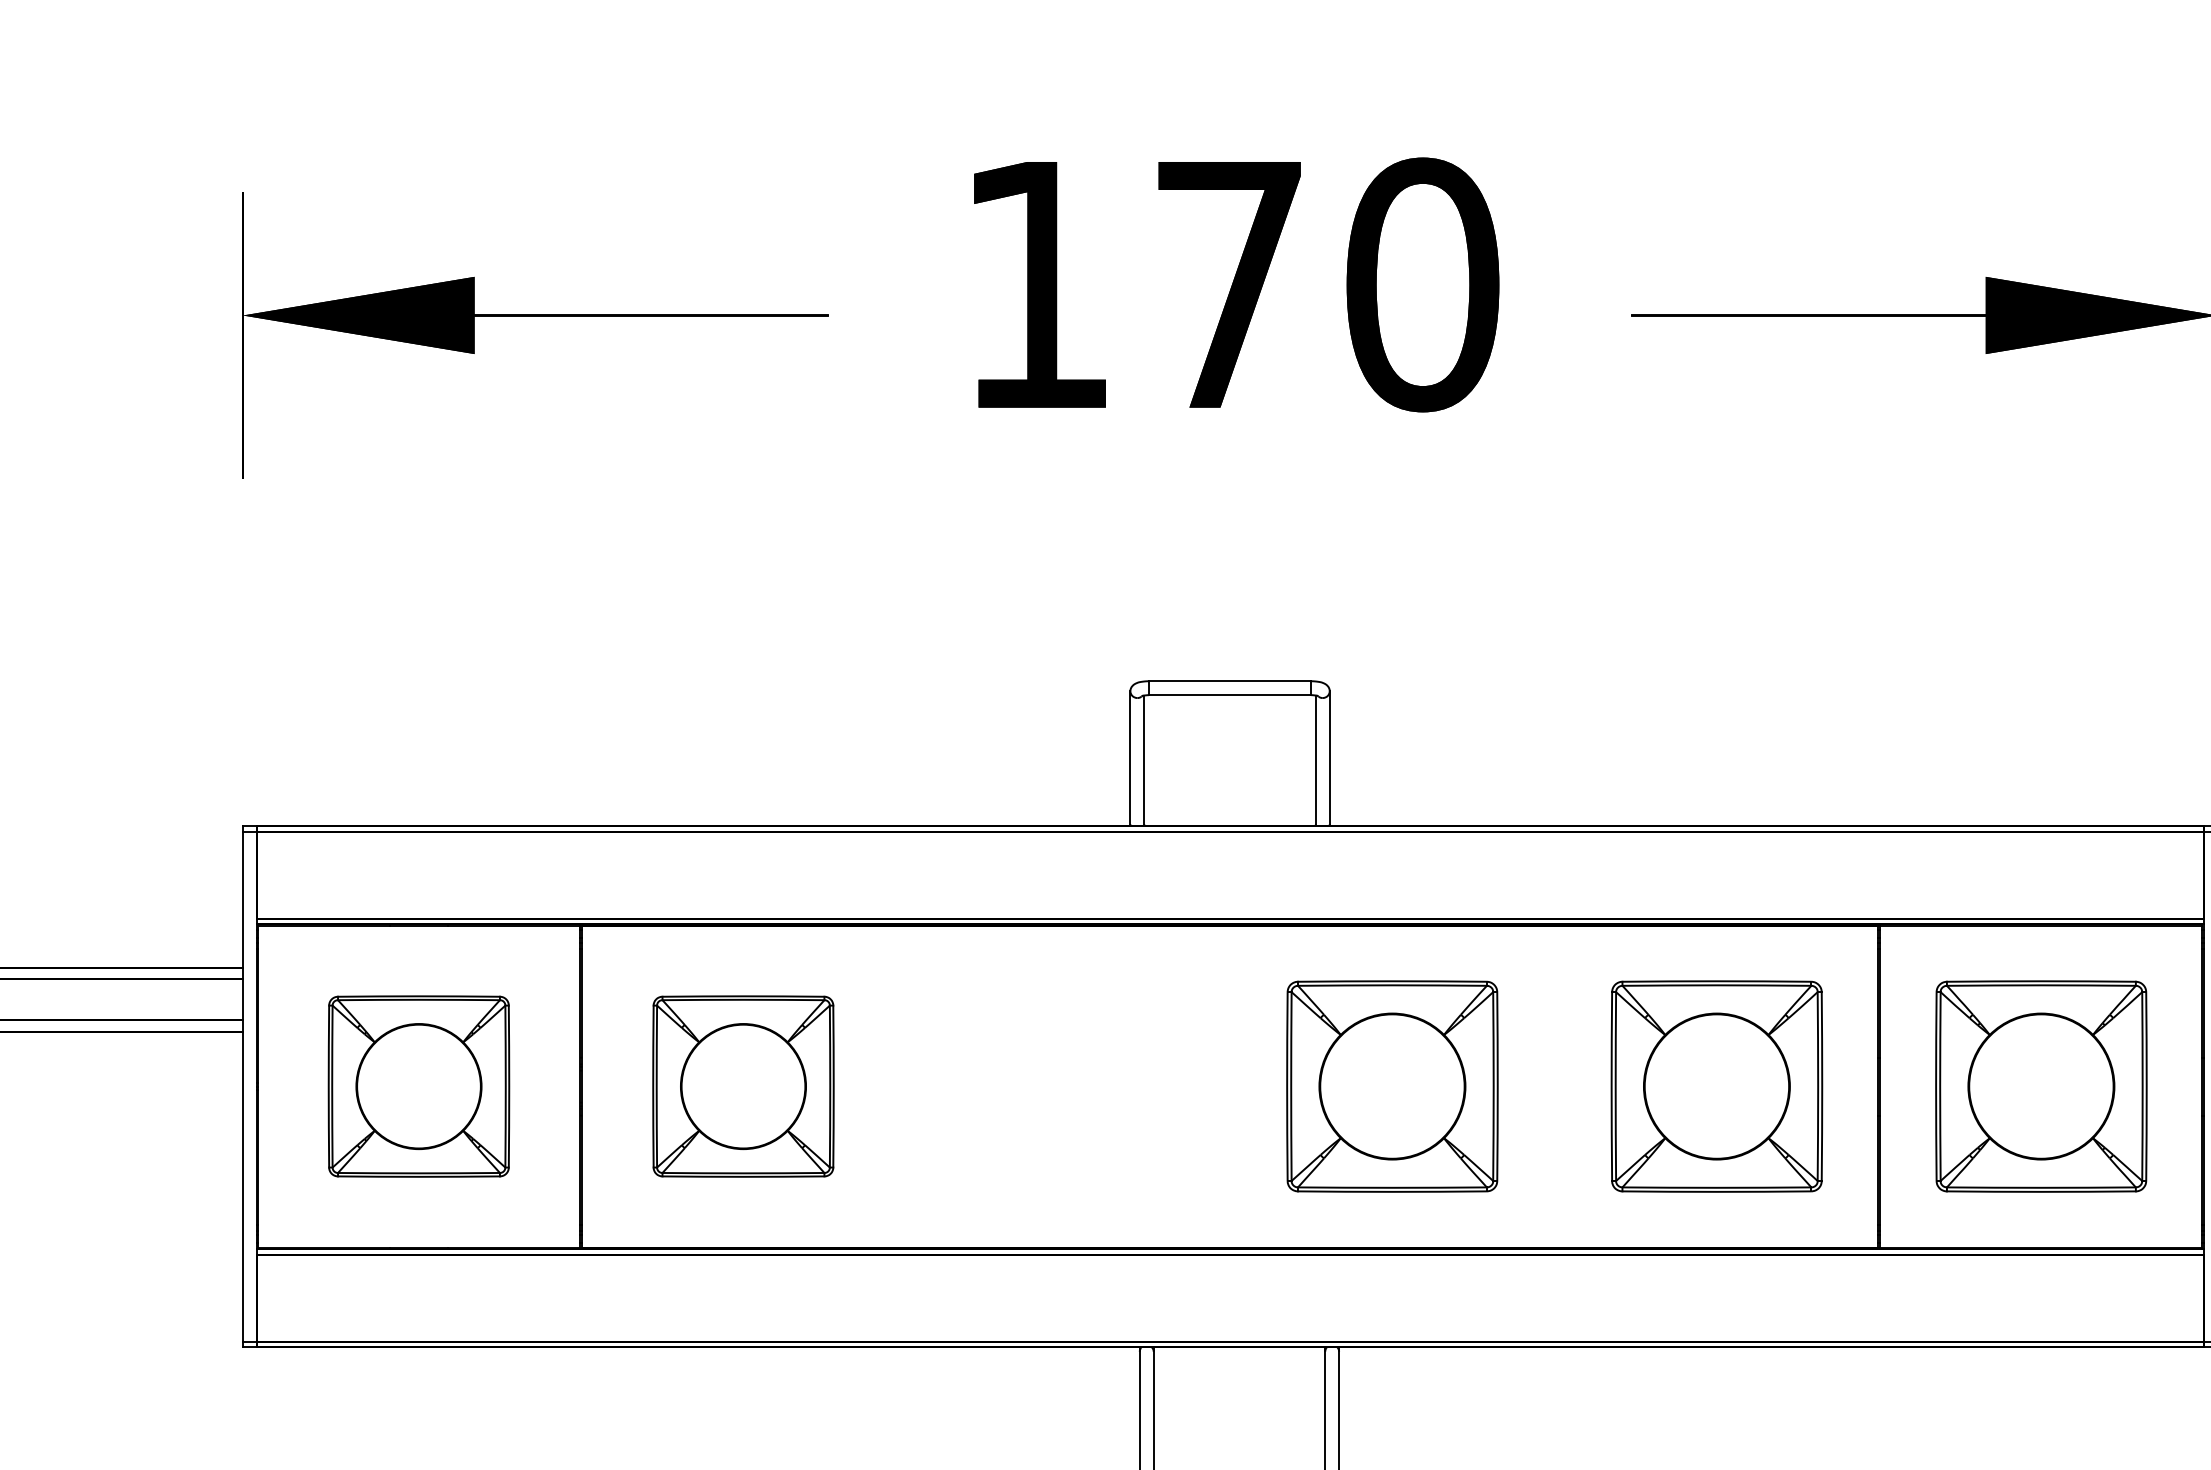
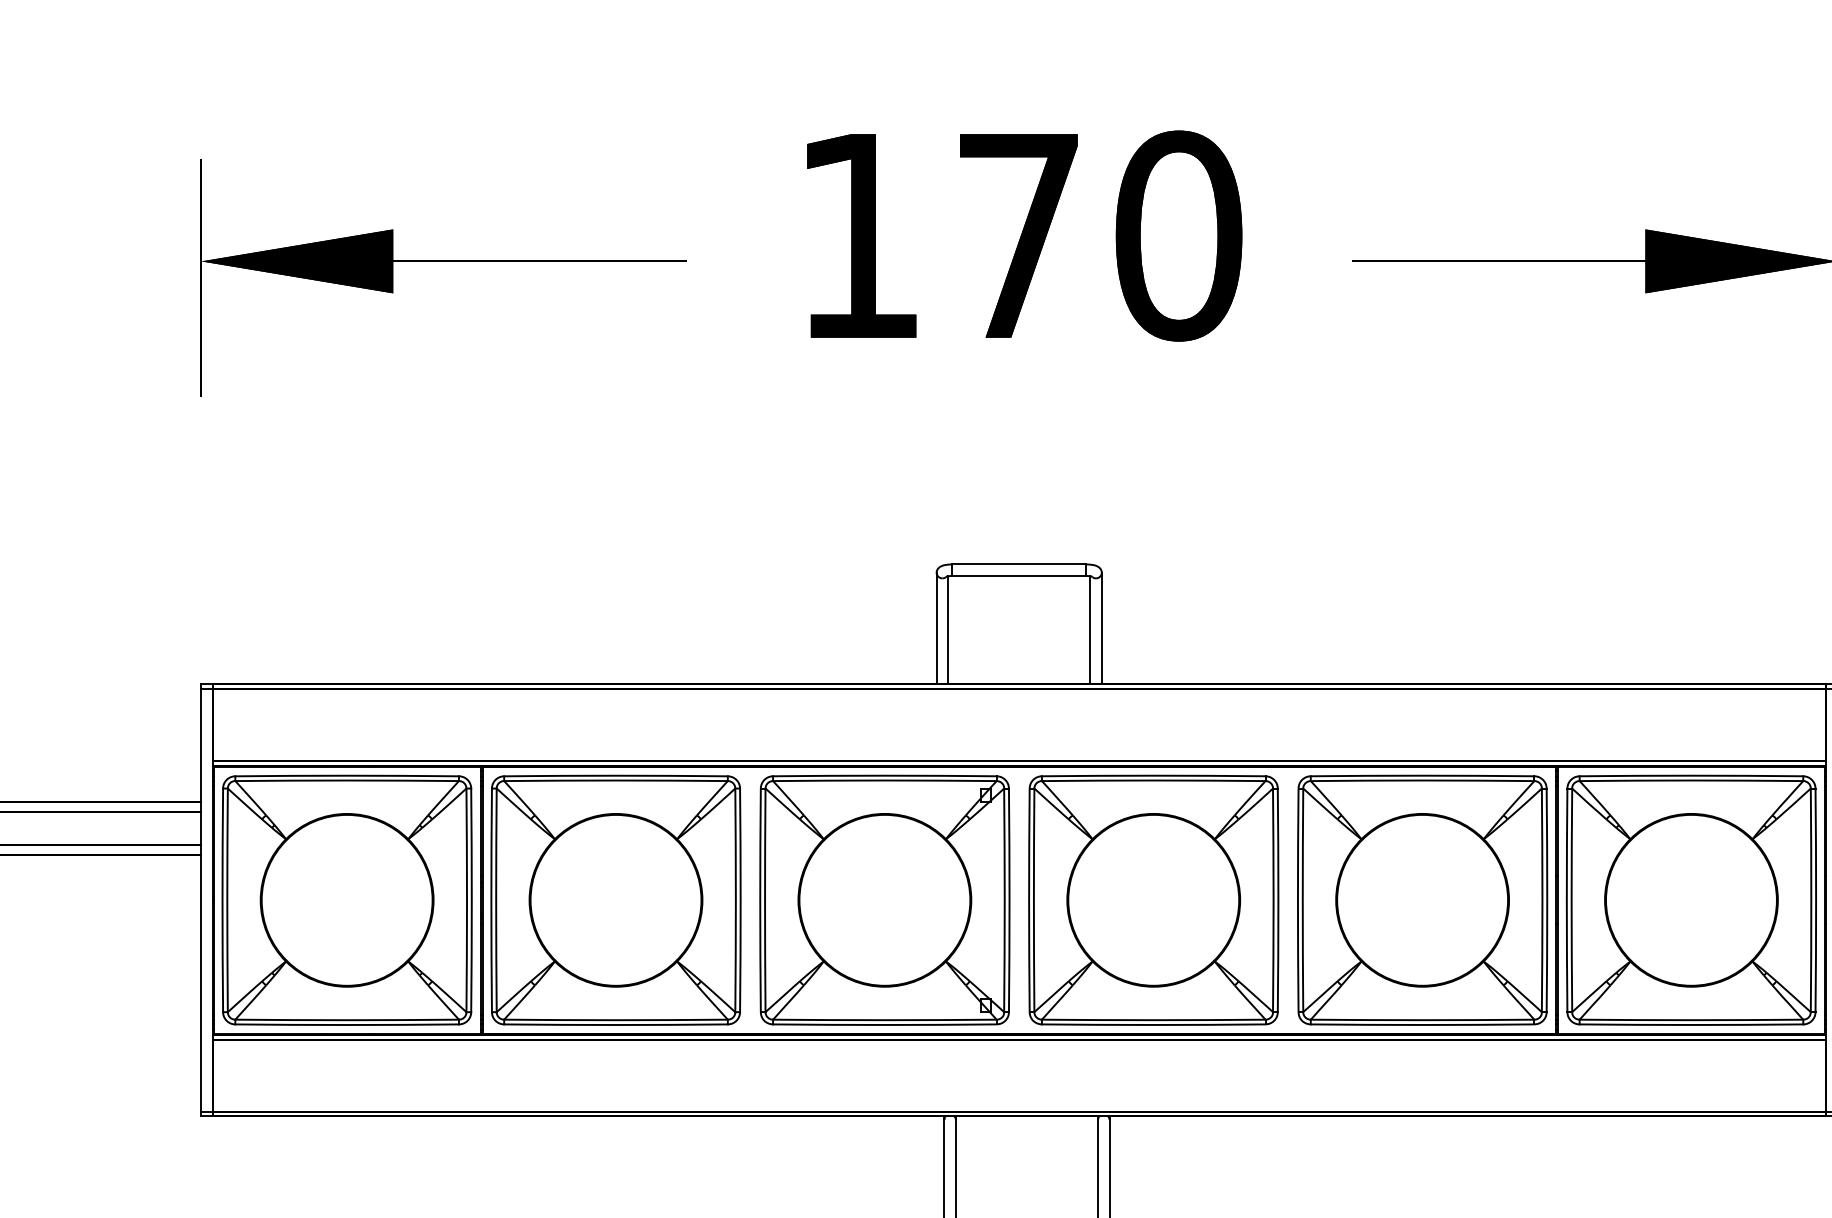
part: (418, 1086) -> (346, 900), size x1.67
part: (743, 1086) -> (616, 900), size x1.67
part: (1067, 1086) -> (884, 900), added
part: (1392, 1086) -> (1153, 900), size x1.43
part: (1716, 1086) -> (1422, 900), size x1.43
part: (2041, 1086) -> (1691, 900), size x1.43

